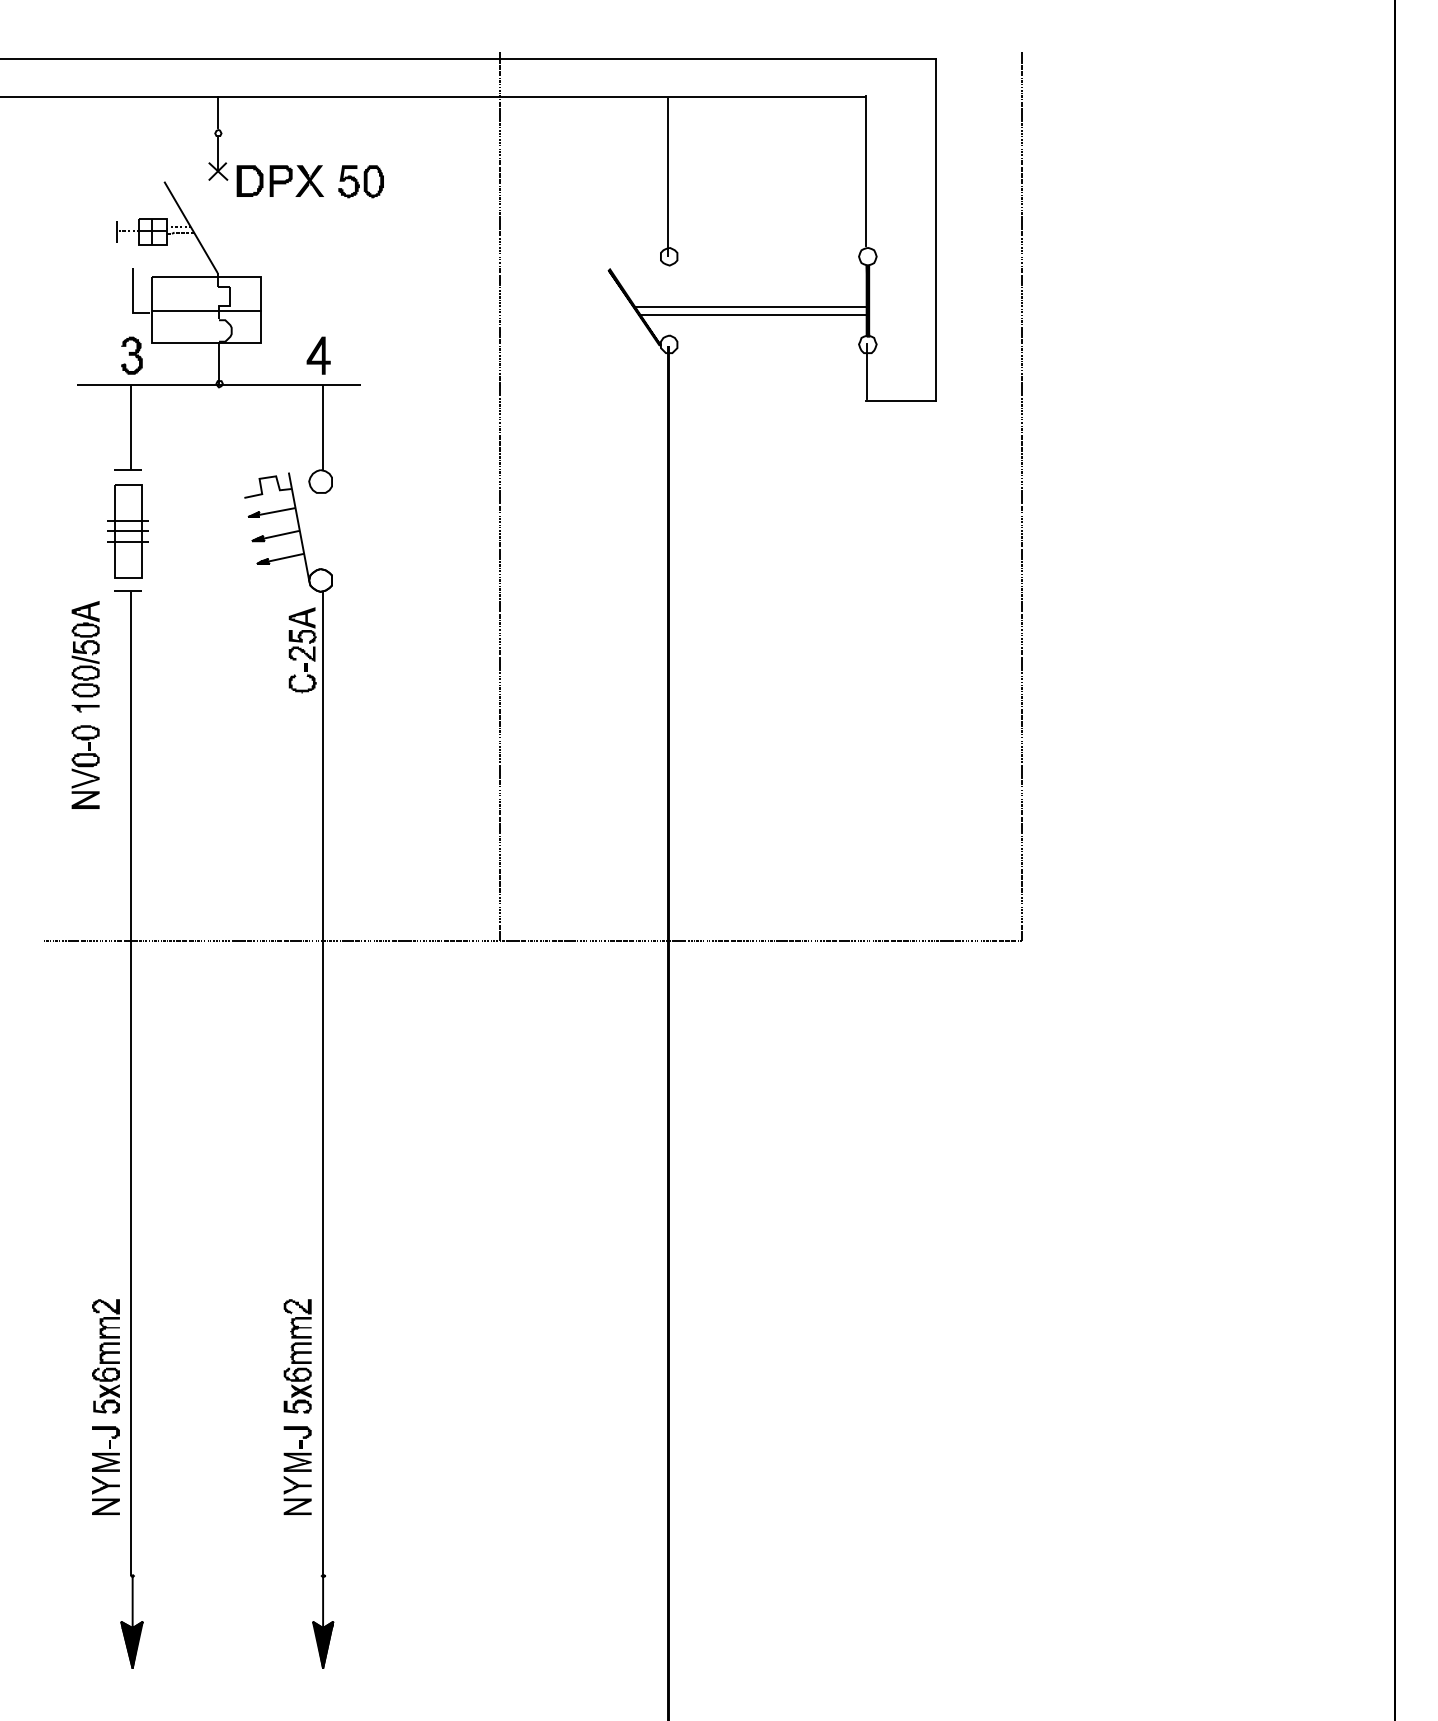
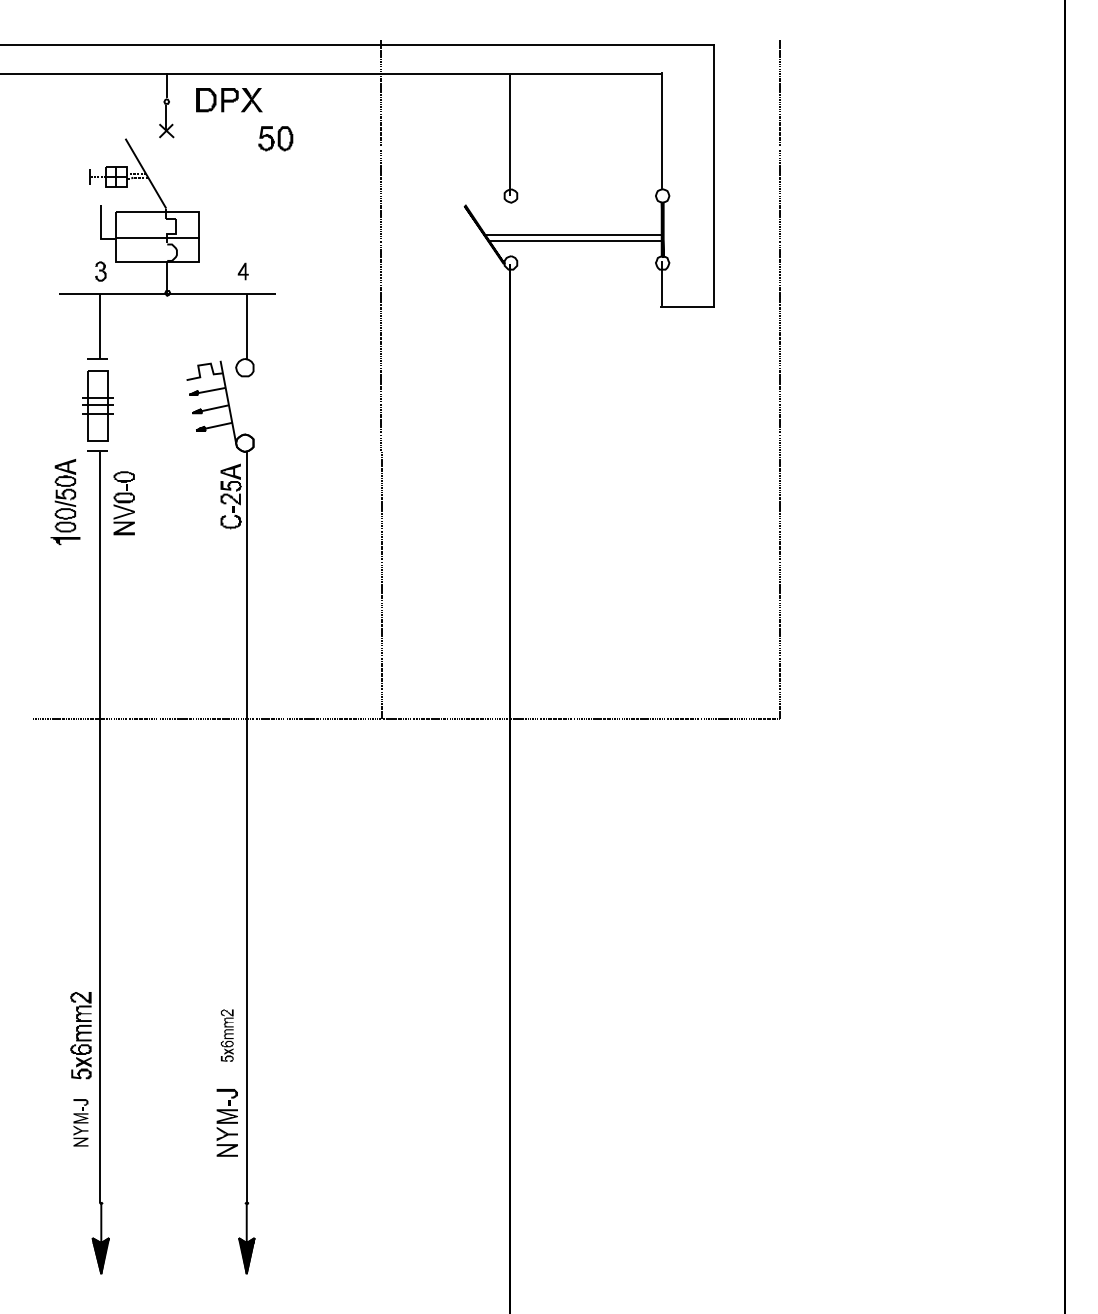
part: (279, 180) -> (228, 99), moved
part: (131, 355) -> (100, 271), size x0.7
part: (318, 355) -> (243, 271), size x0.6
part: (85, 708) -> (65, 540), size x1.4
part: (85, 766) -> (124, 502), moved
part: (297, 1356) -> (227, 1035), size x0.6
part: (105, 1470) -> (80, 1122), size x0.7

